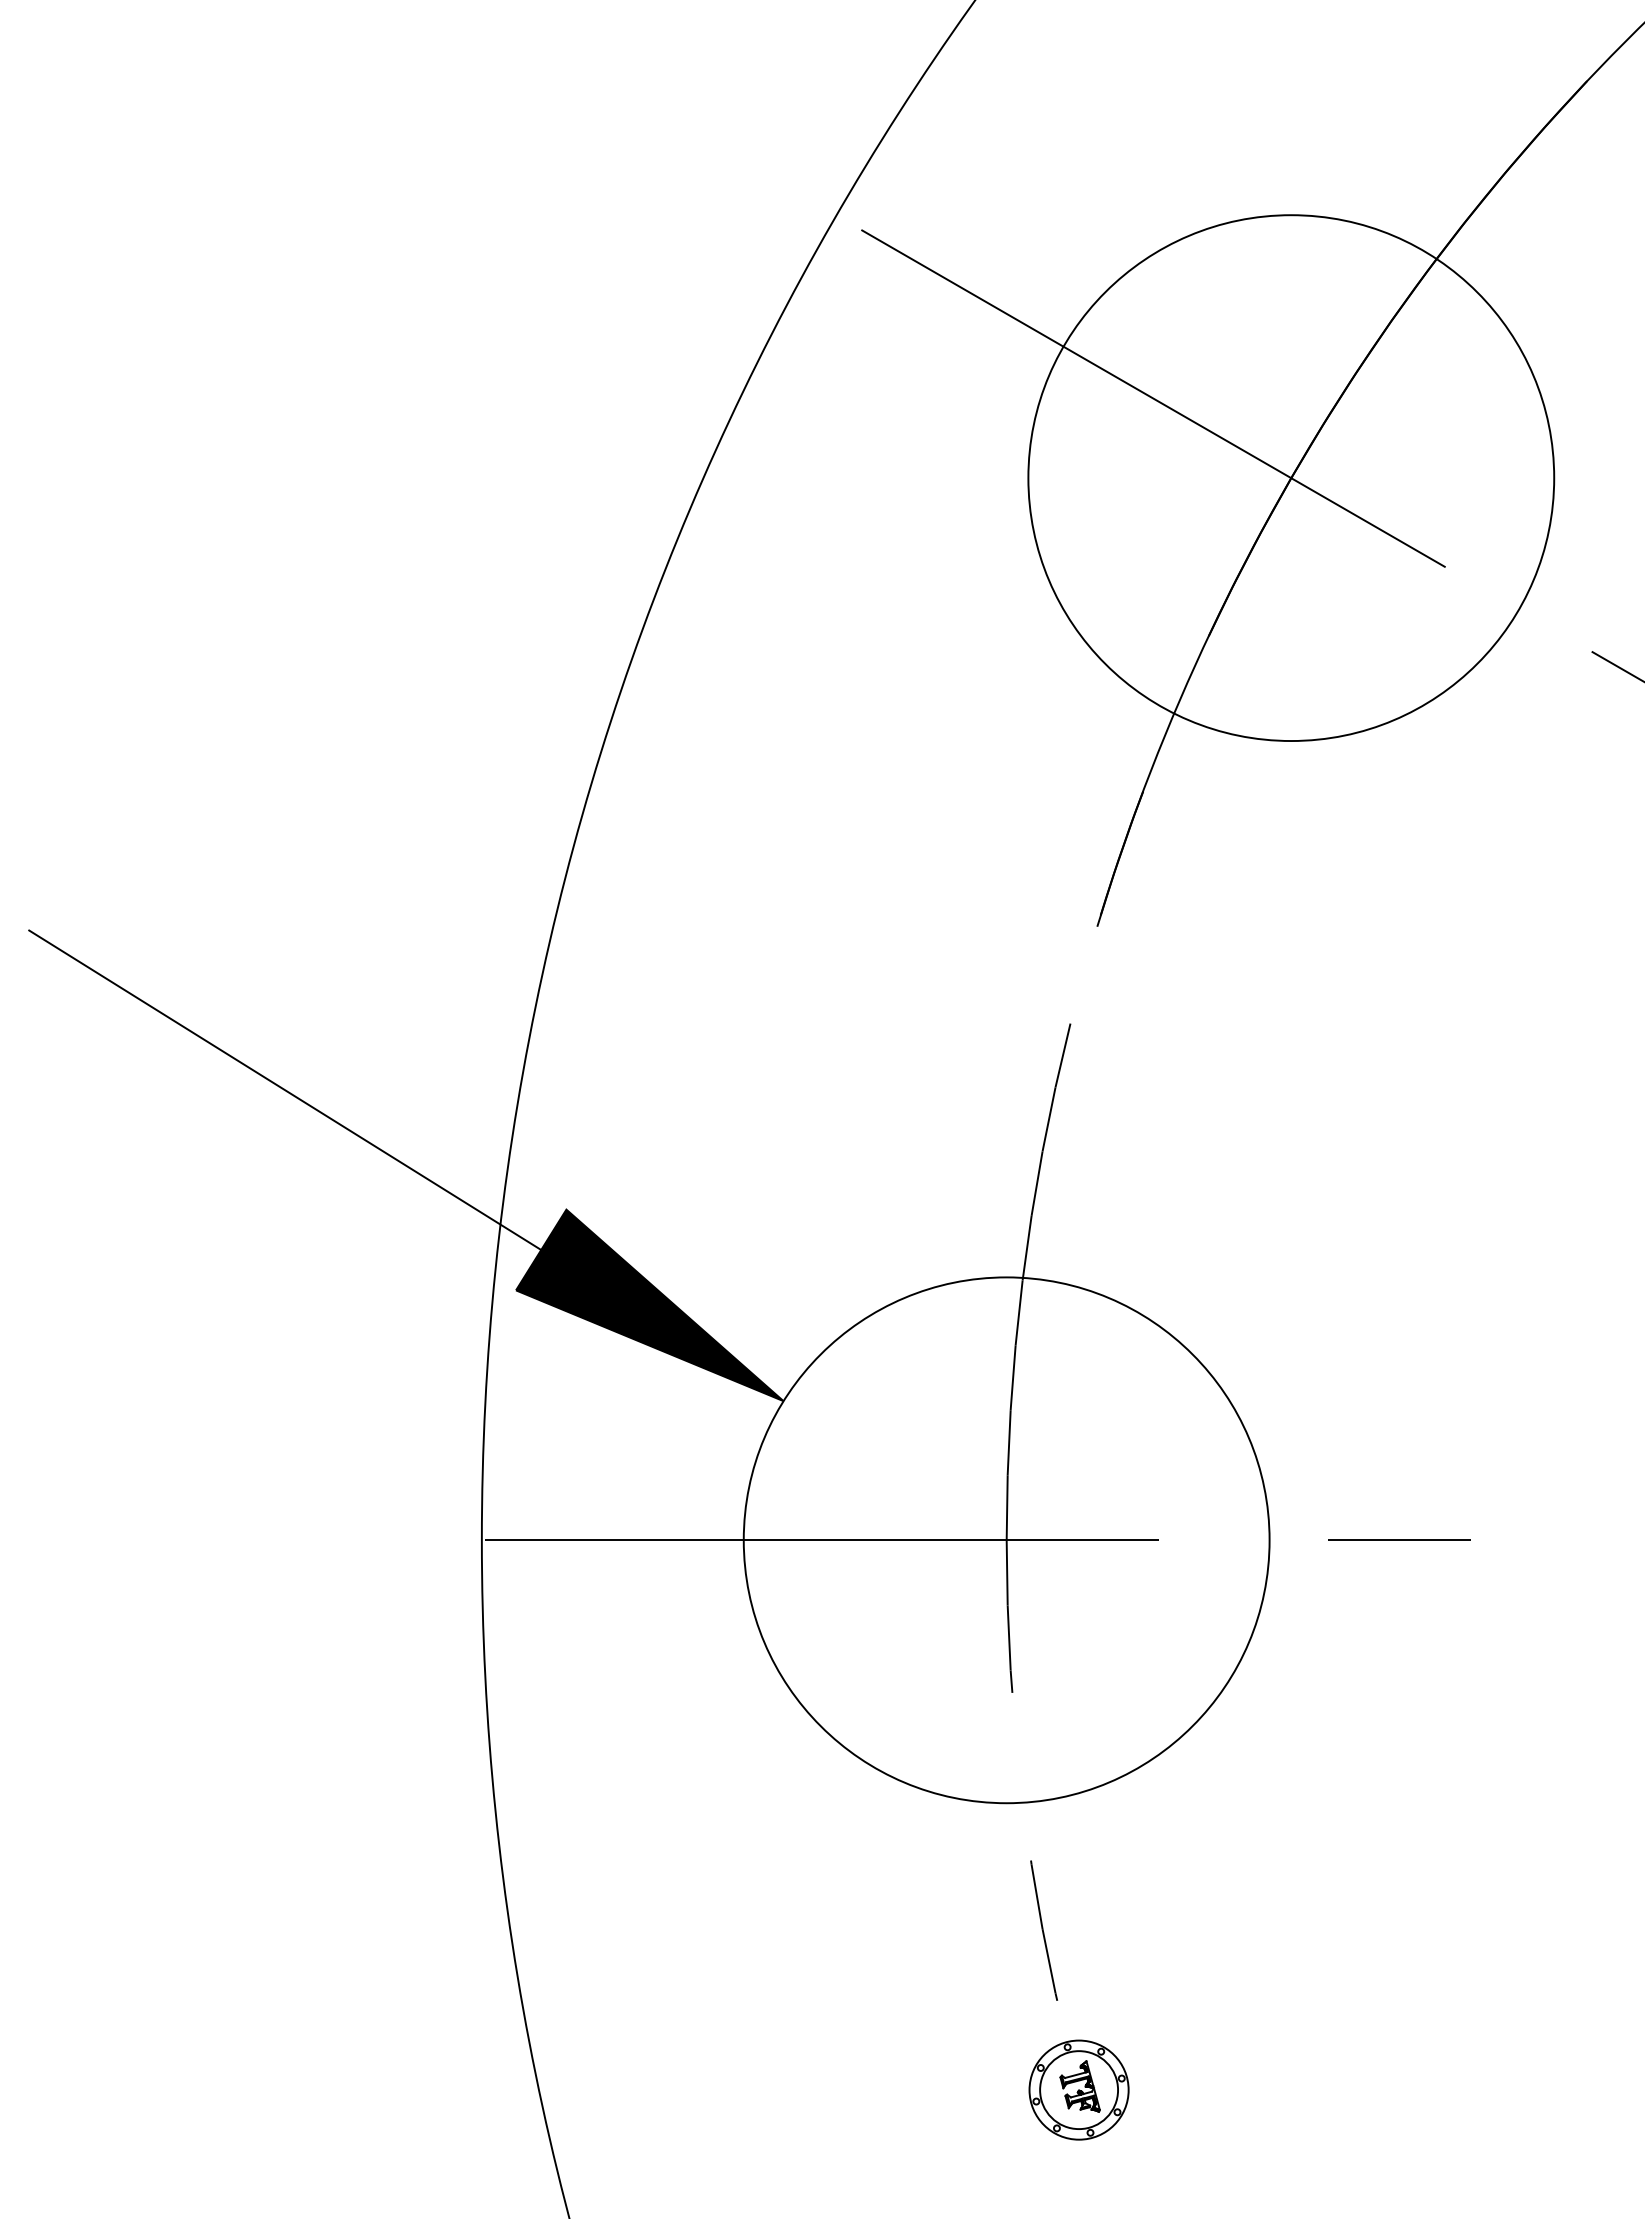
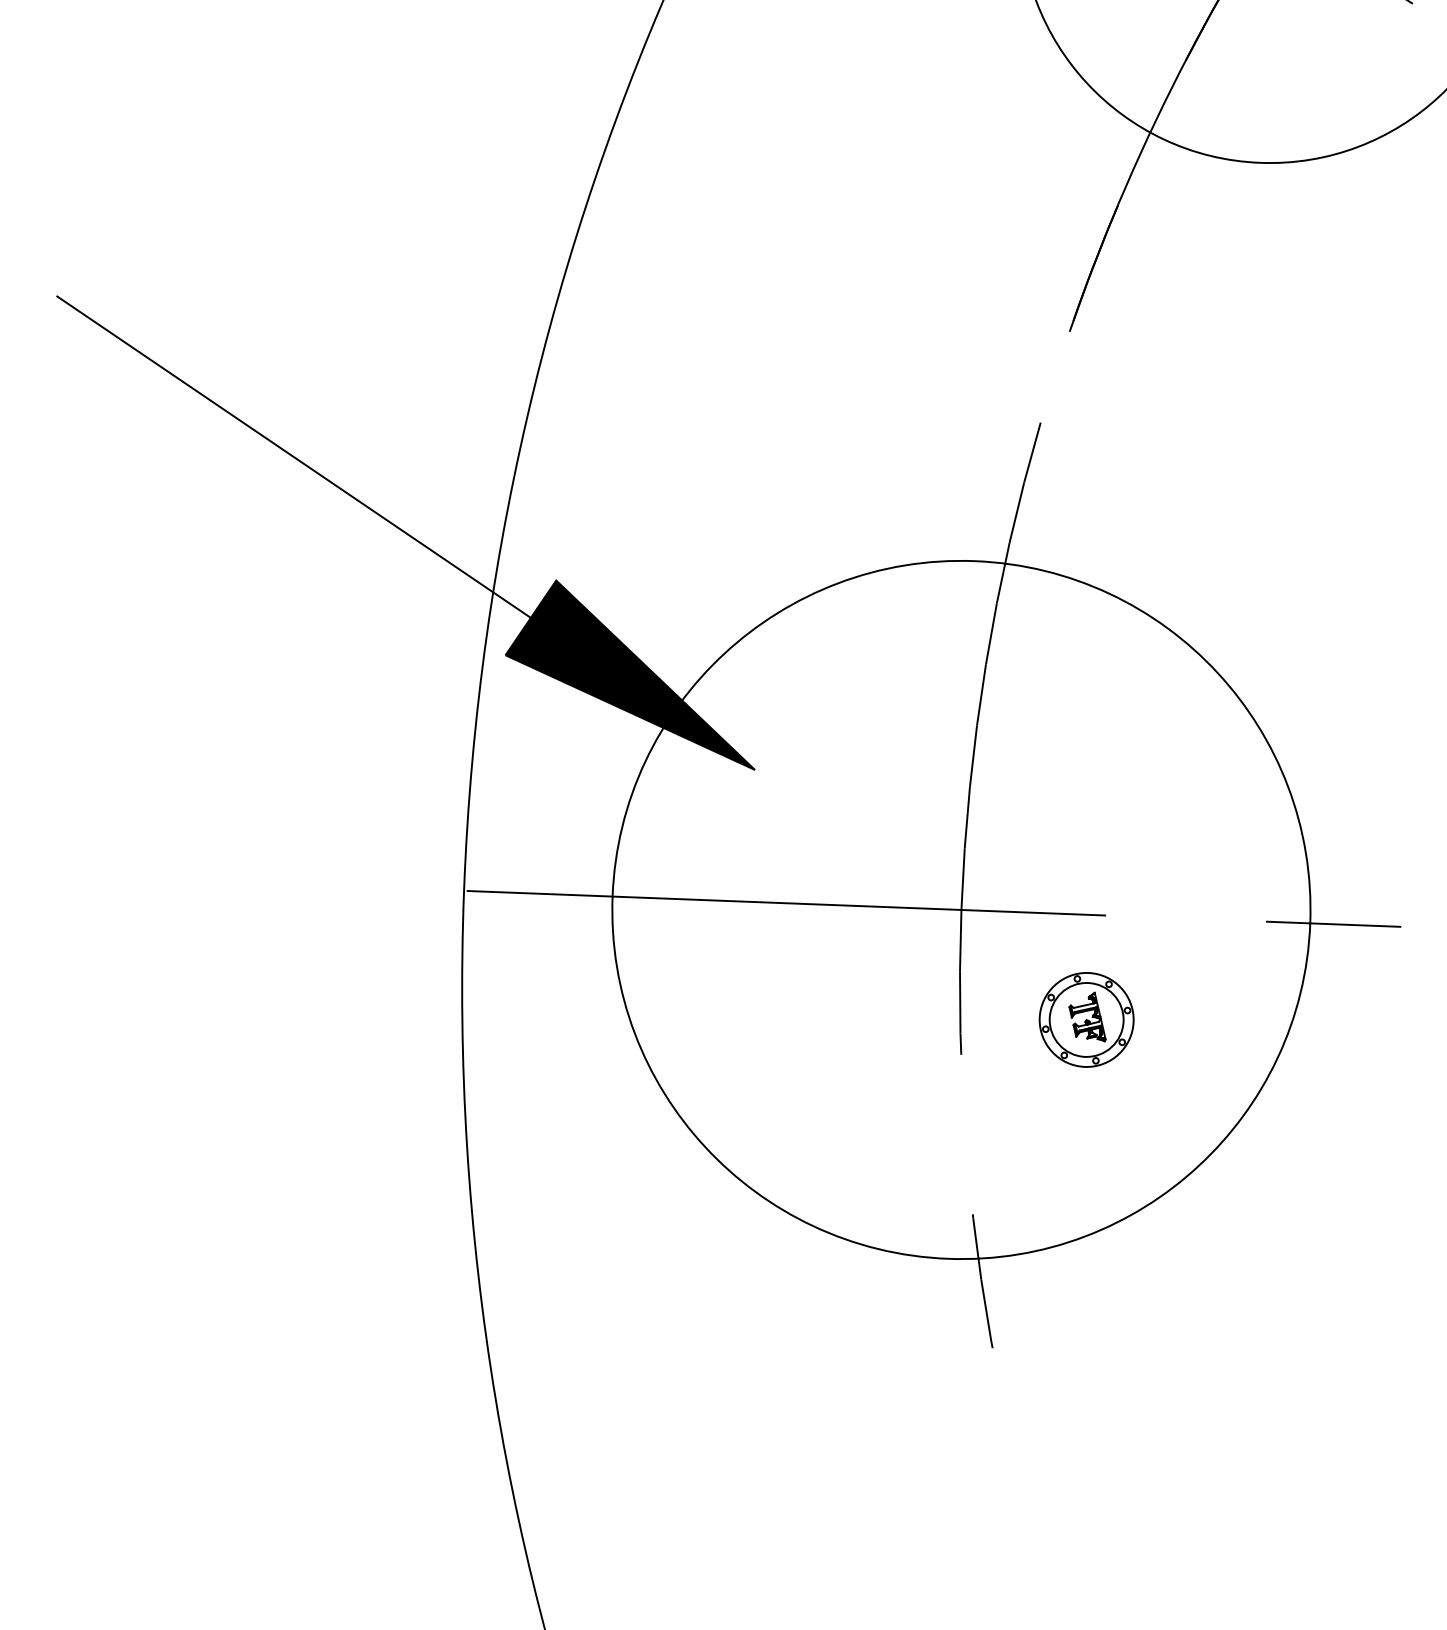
circle: (1006, 1540) -> (961, 910), size x1.4
part: (1078, 2089) -> (1086, 1019), moved

